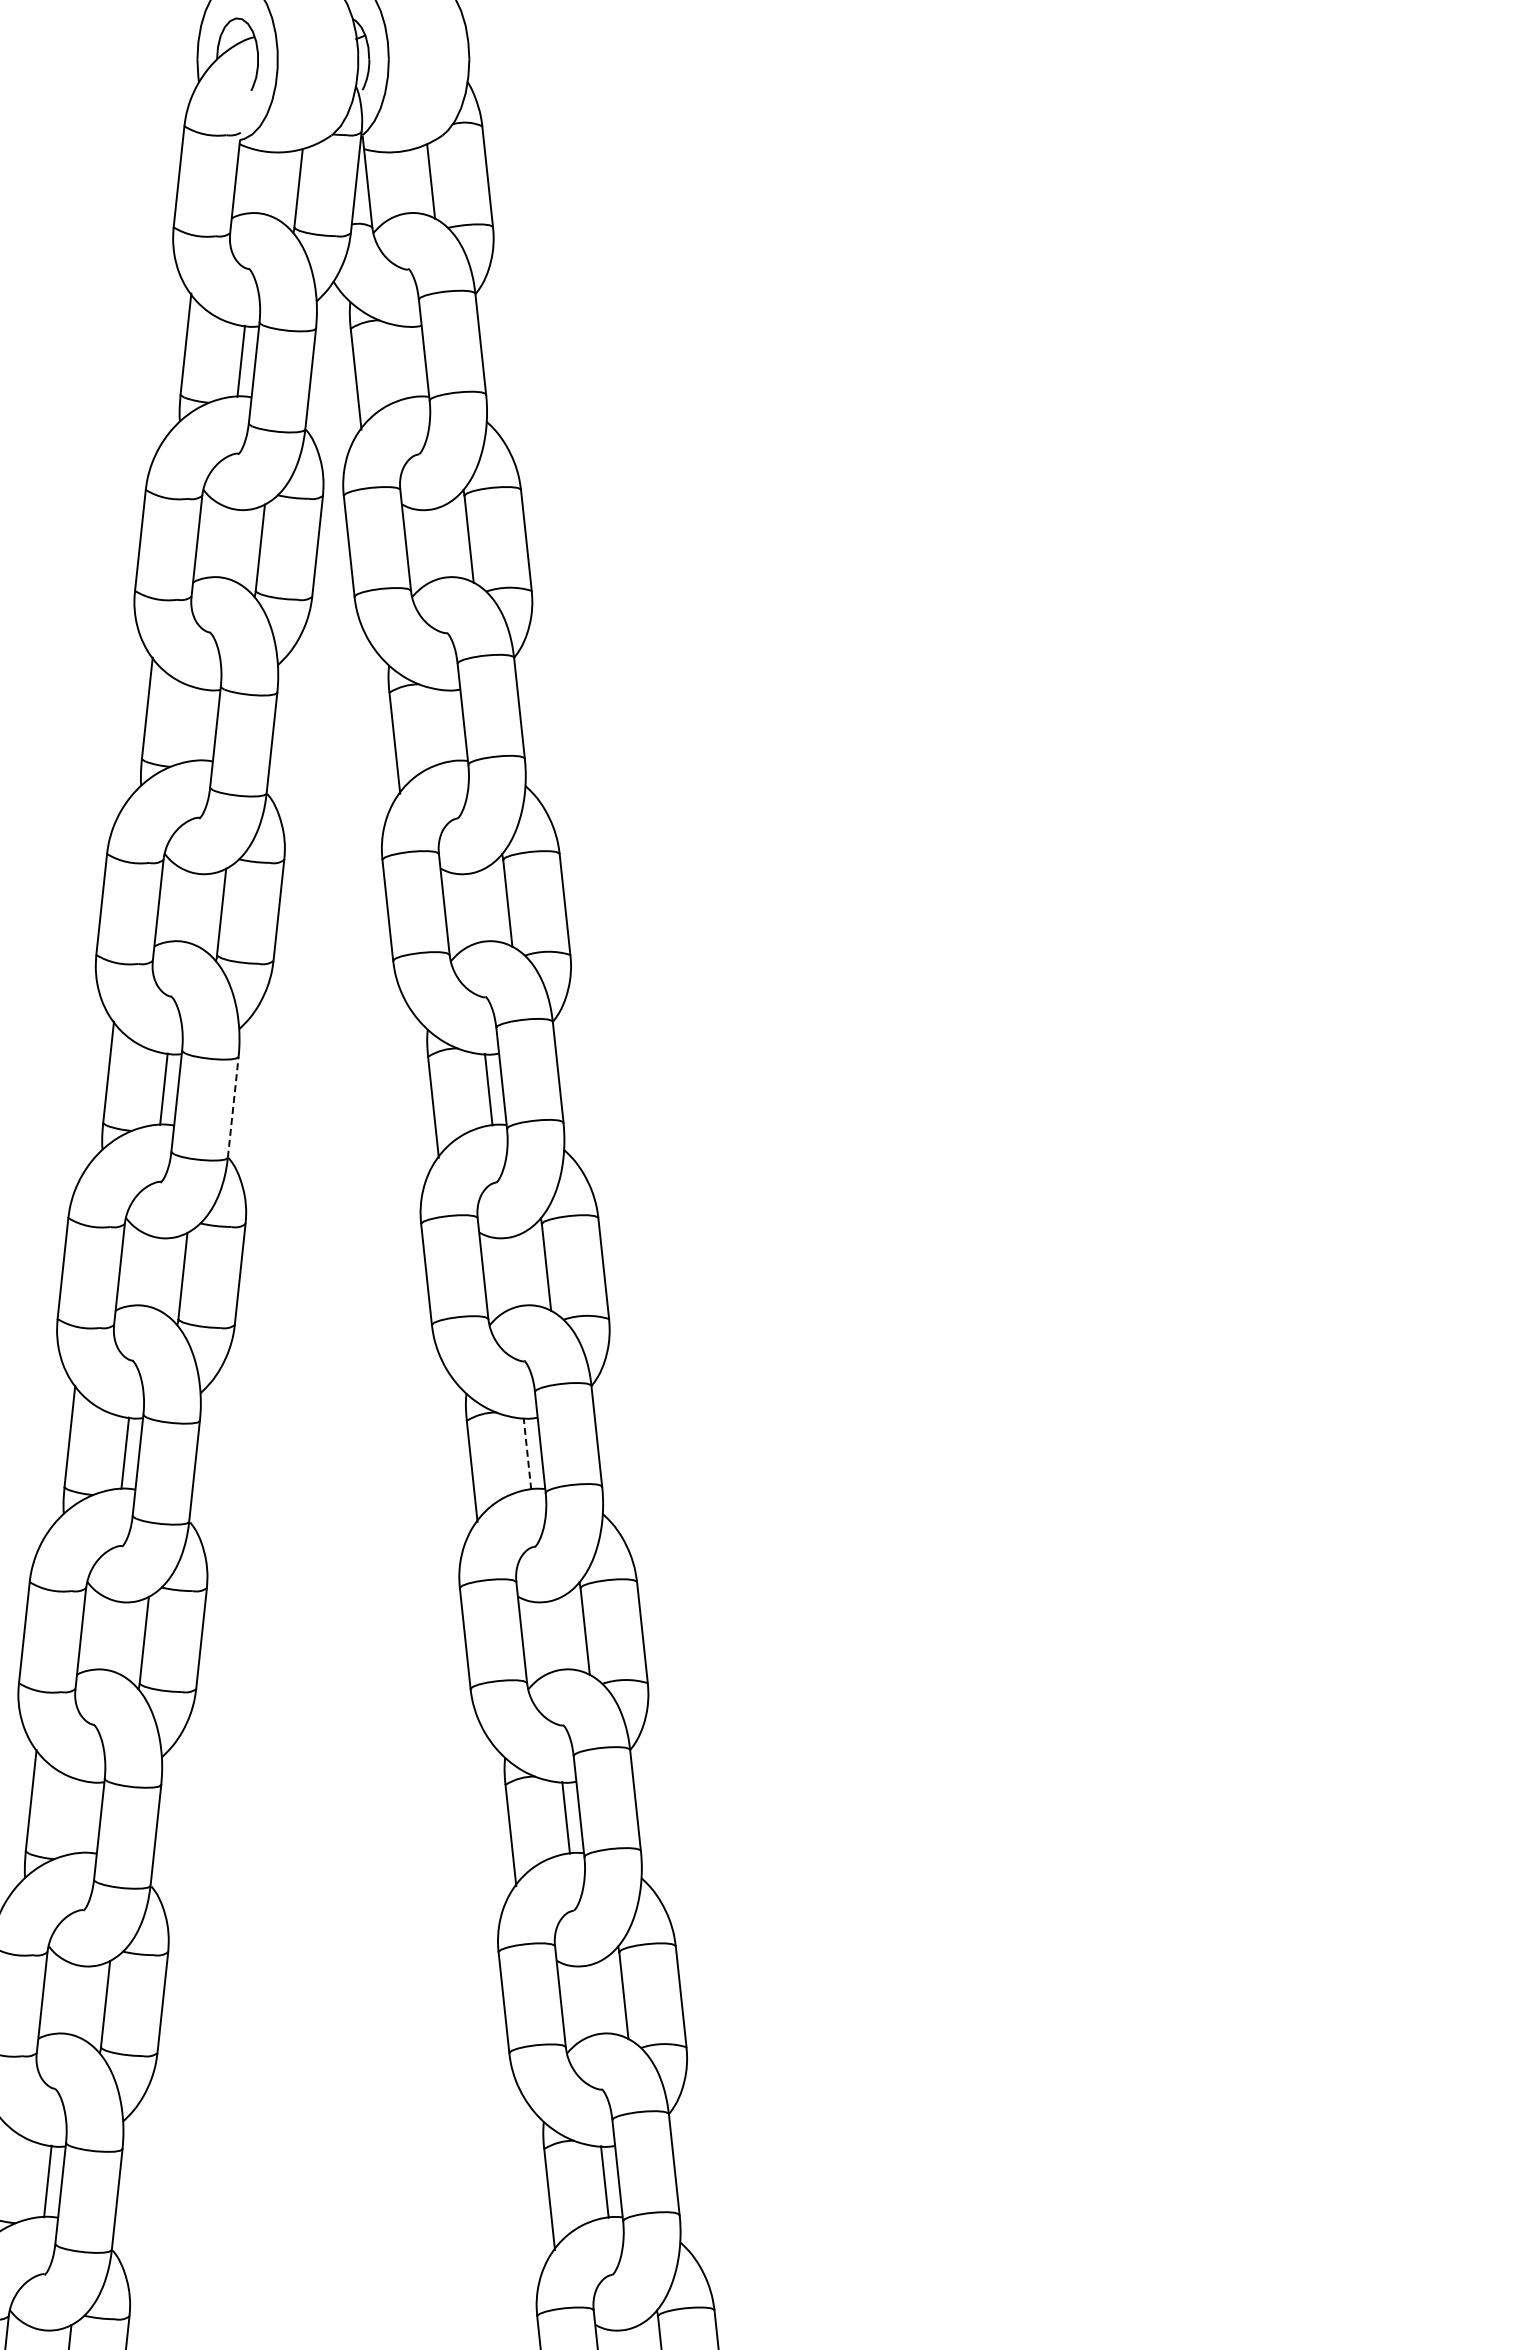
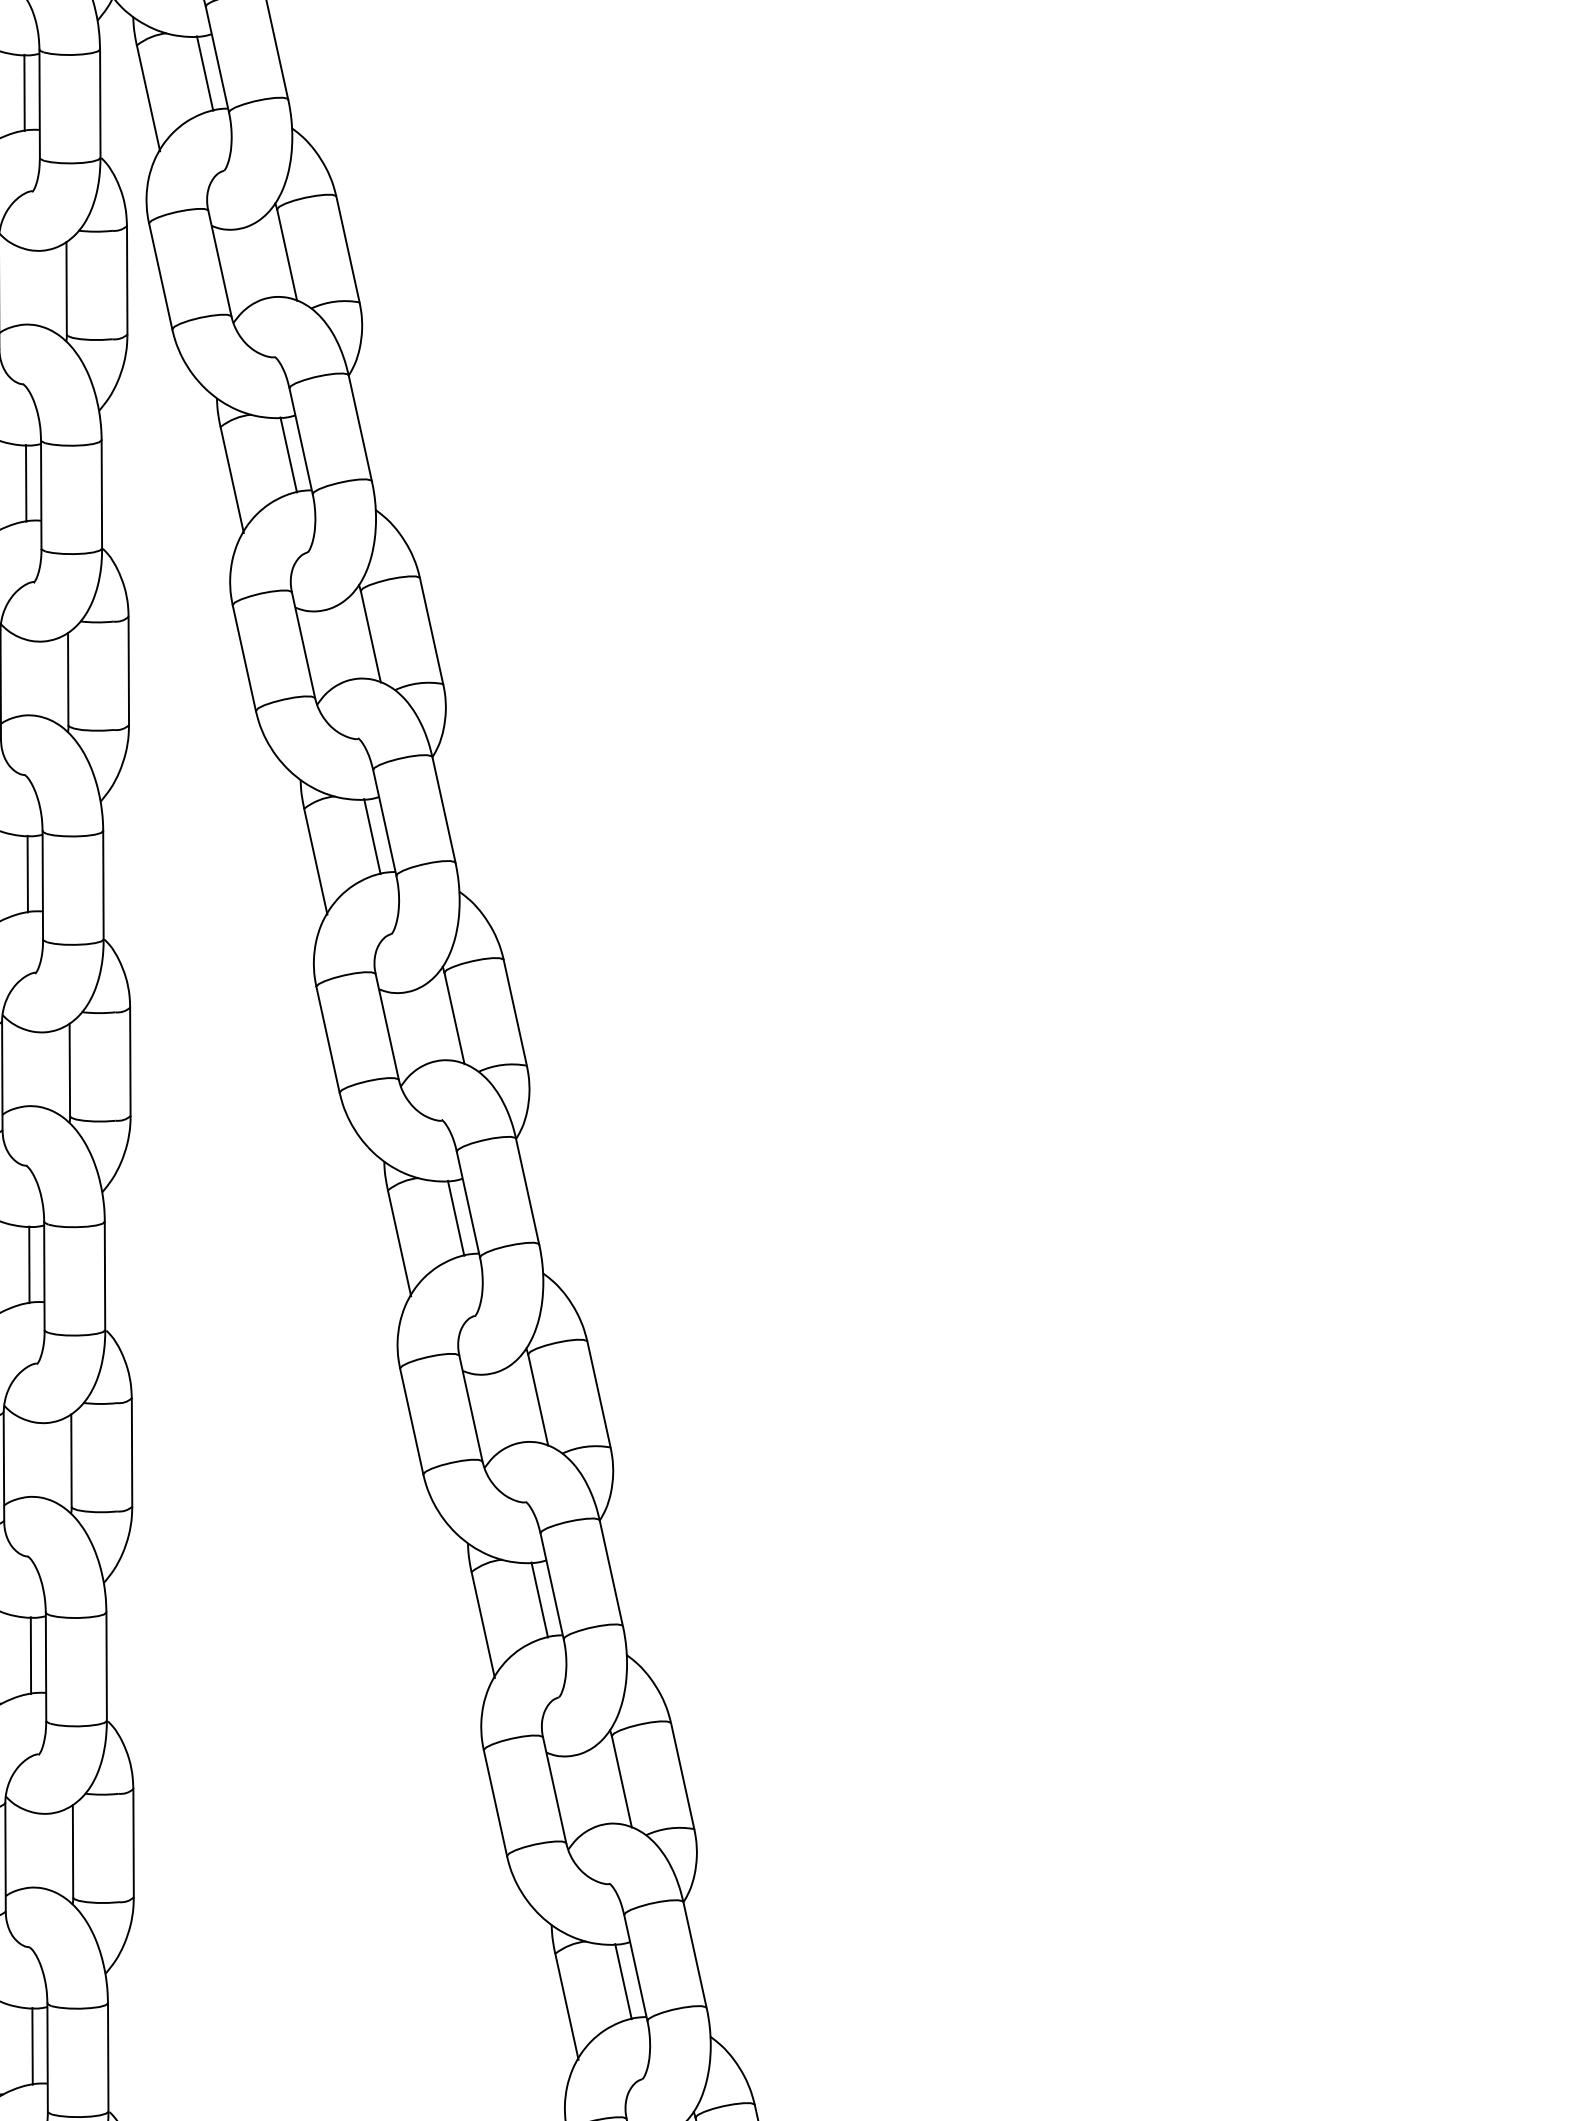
line: (411, 361) -> (205, 73), added
line: (202, 724) -> (25, 482), added
line: (449, 725) -> (288, 454), added
line: (233, 1107) -> (103, 885), dashed -> solid
line: (527, 1453) -> (456, 1217), dashed -> solid
line: (86, 1817) -> (30, 1655), added

